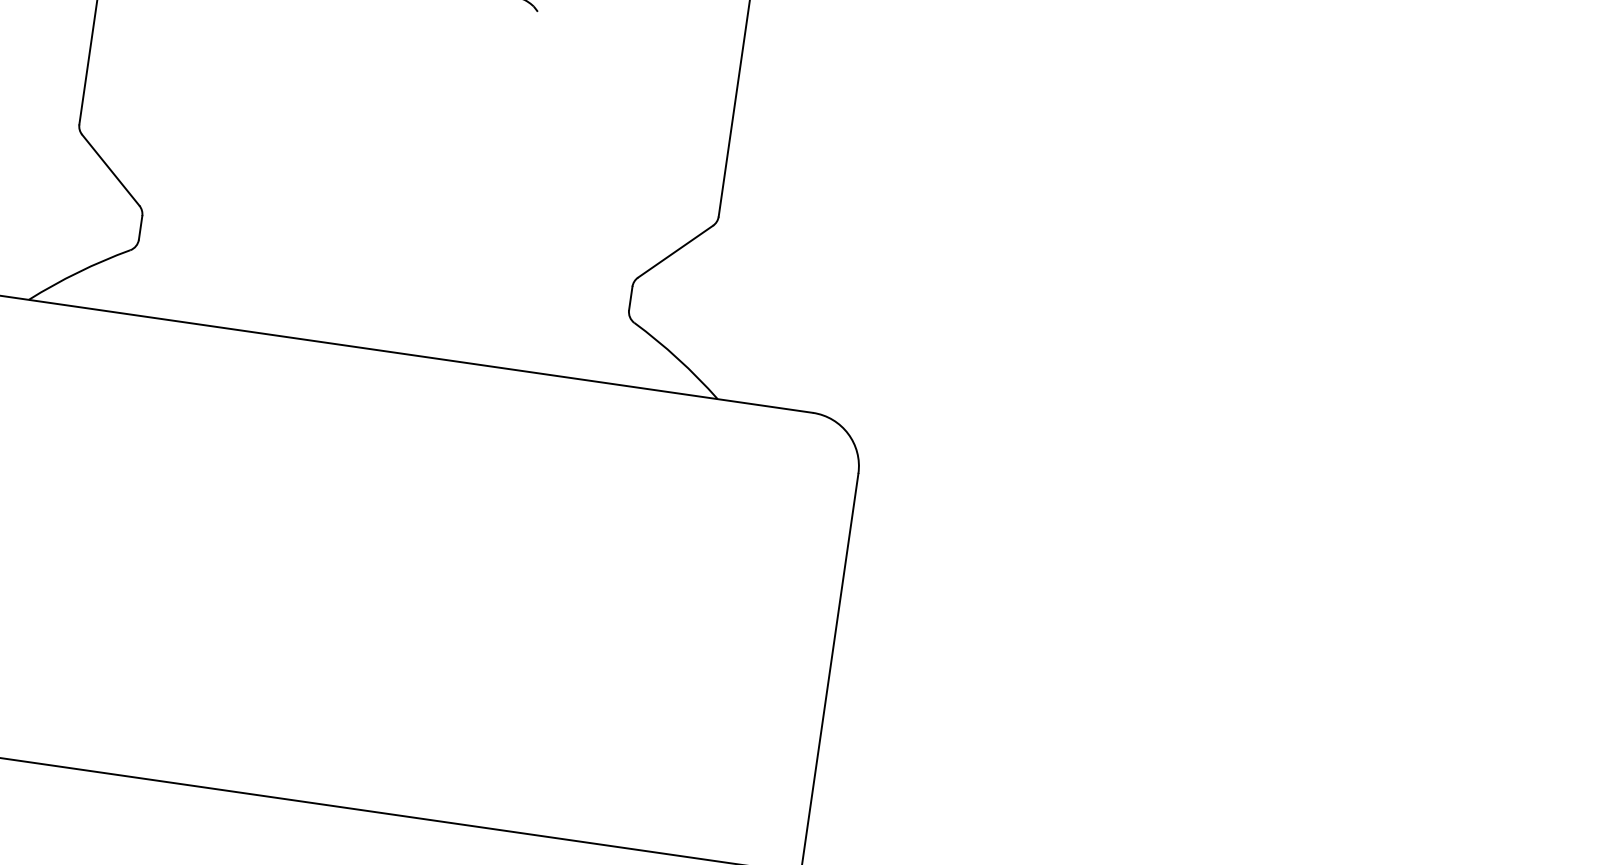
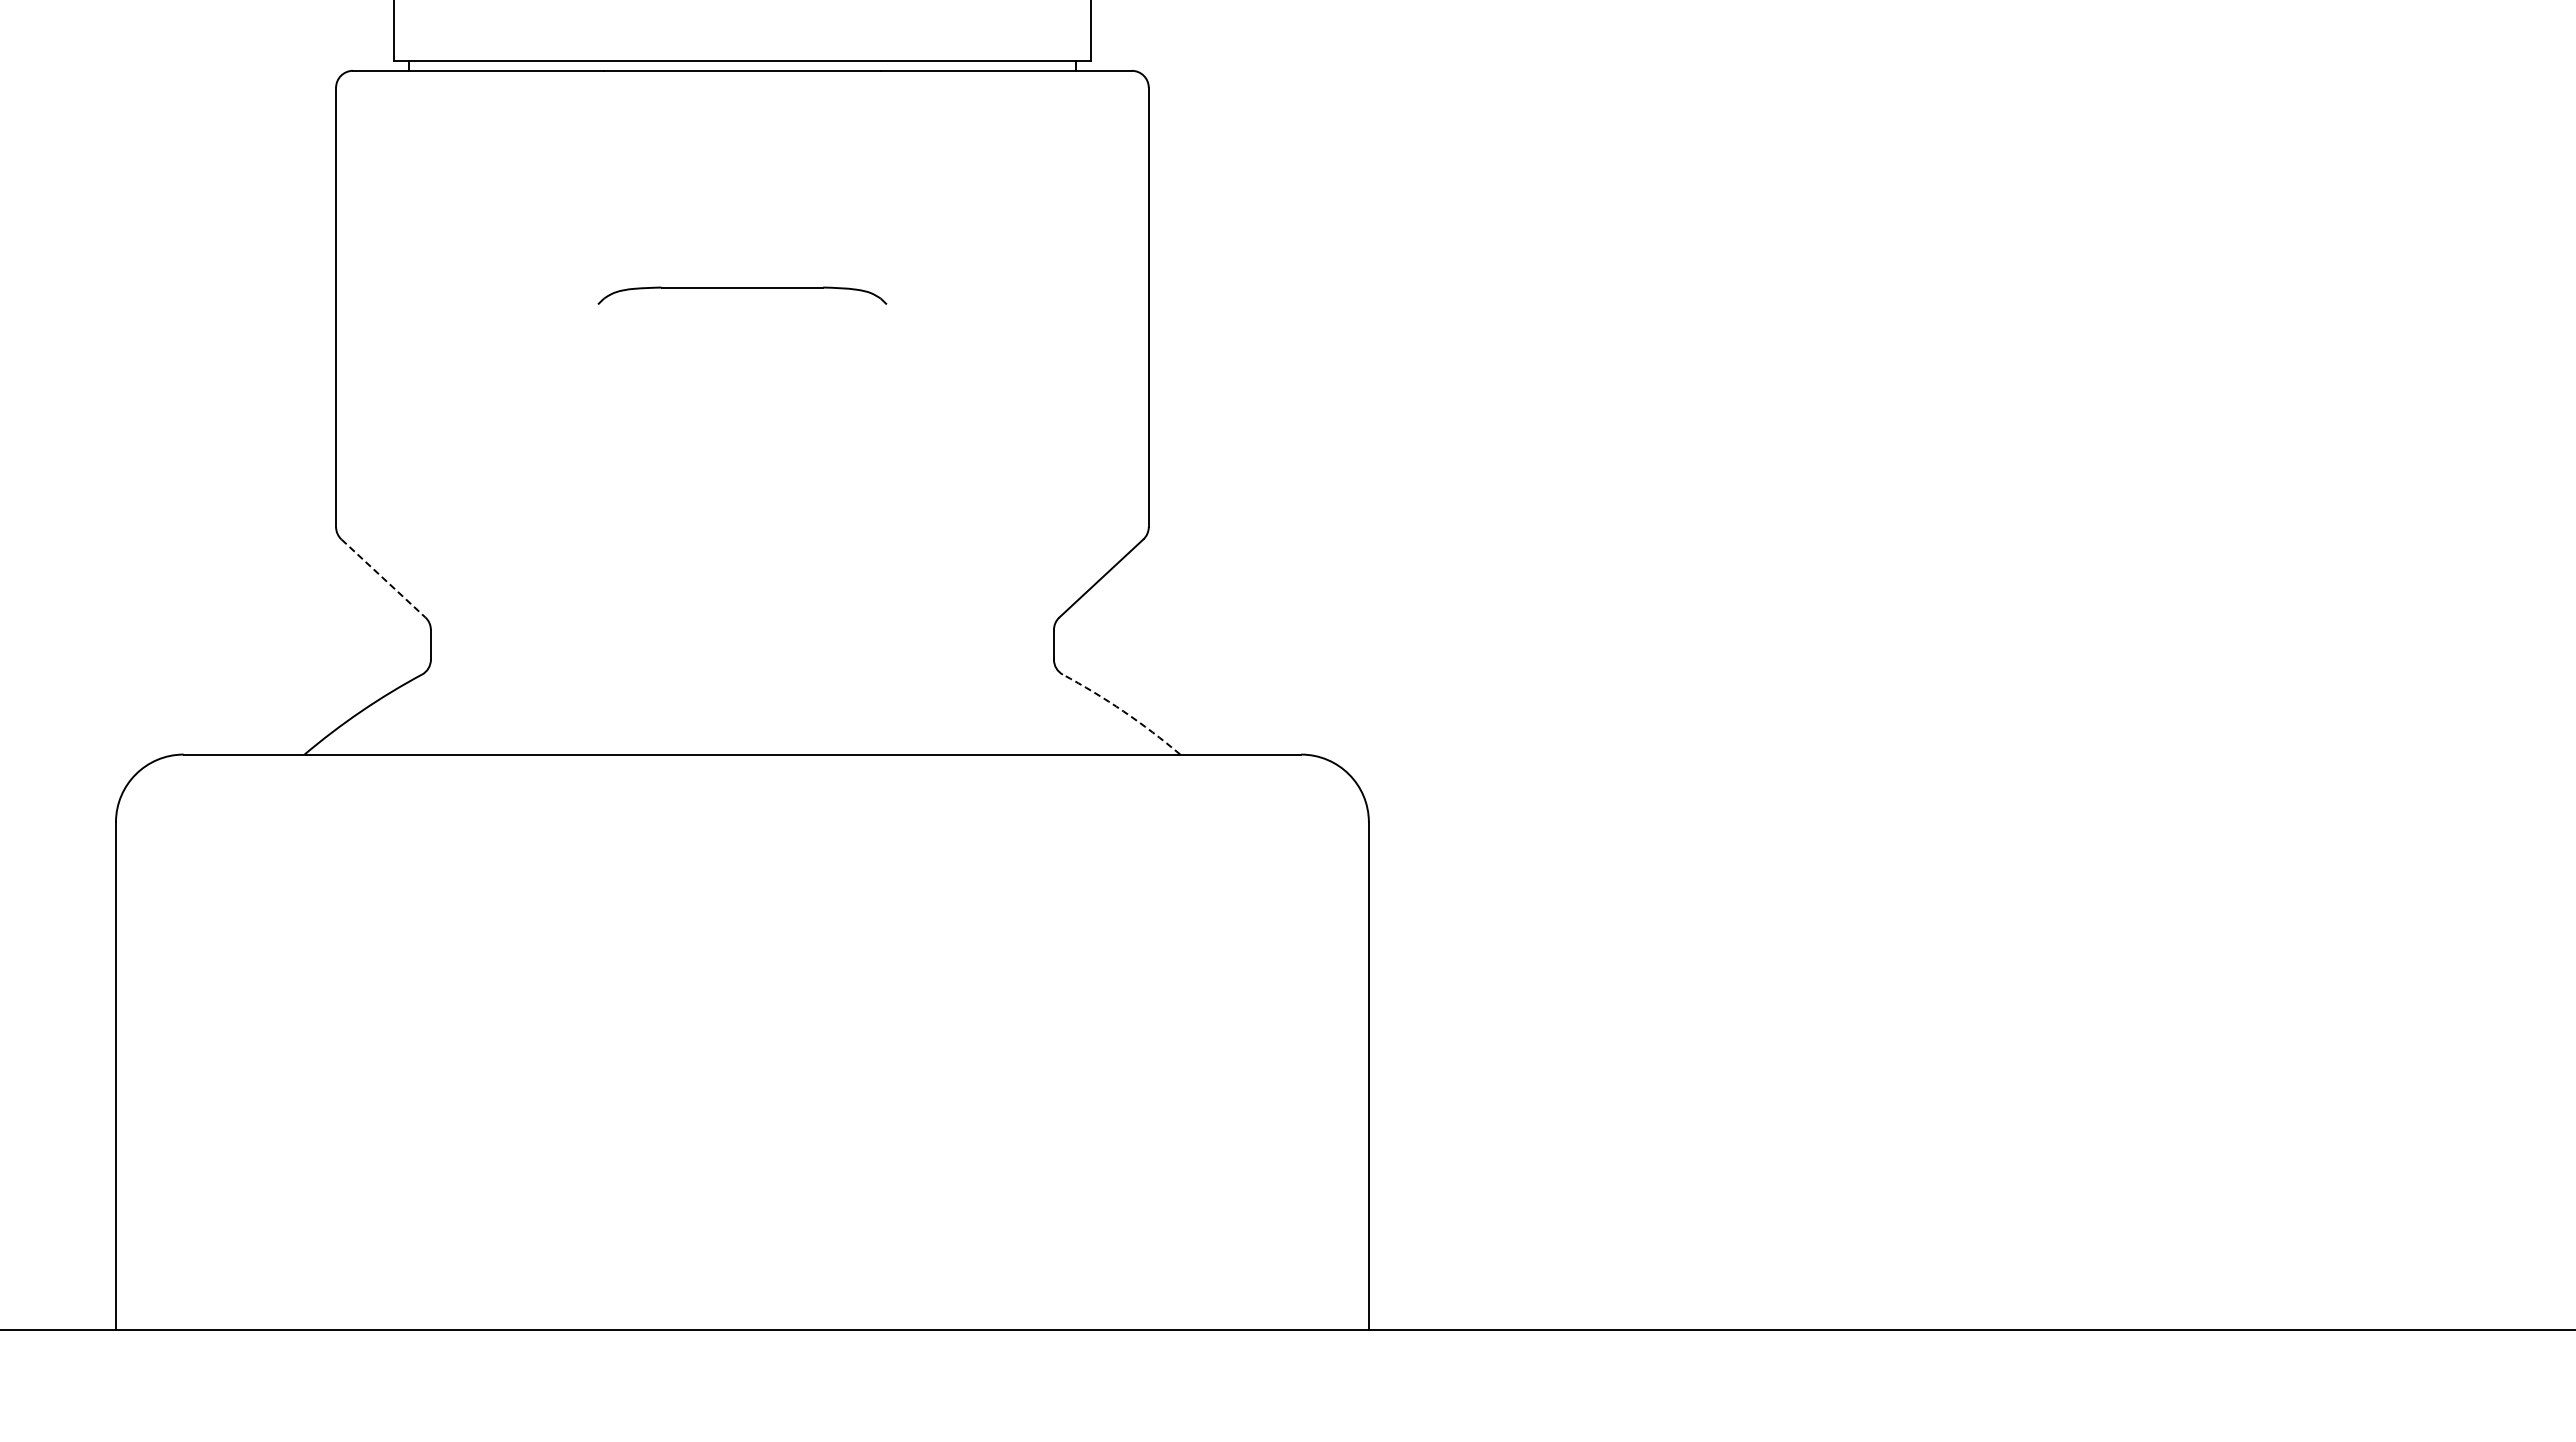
line: (110, 170) -> (383, 578), solid -> dashed
arc: (677, 358) -> (1123, 711), solid -> dashed

